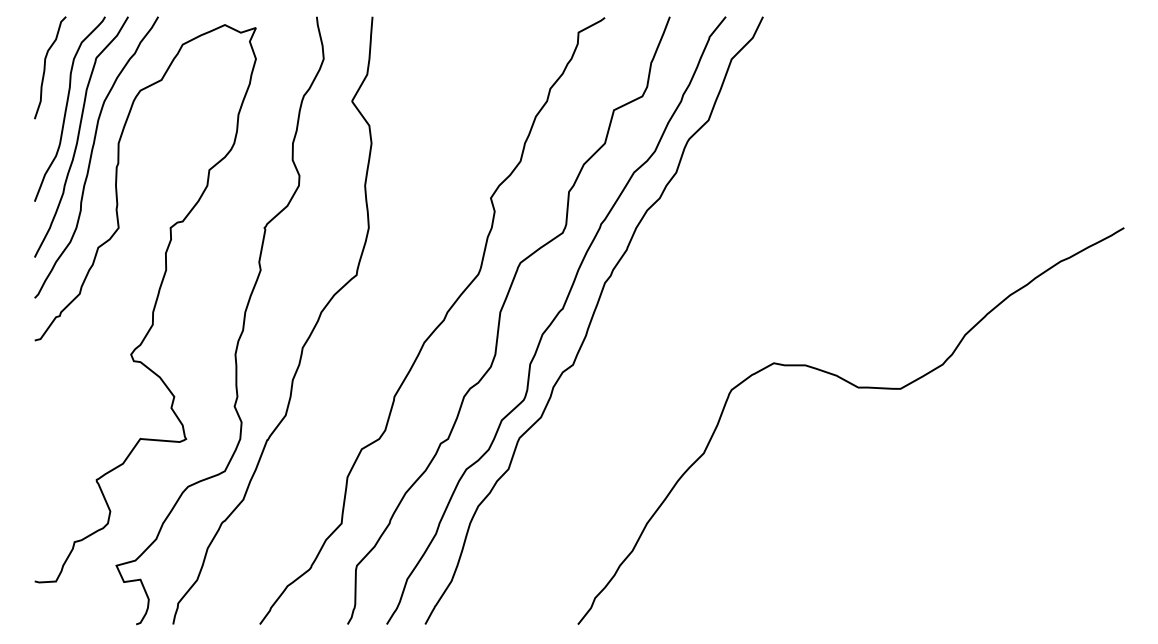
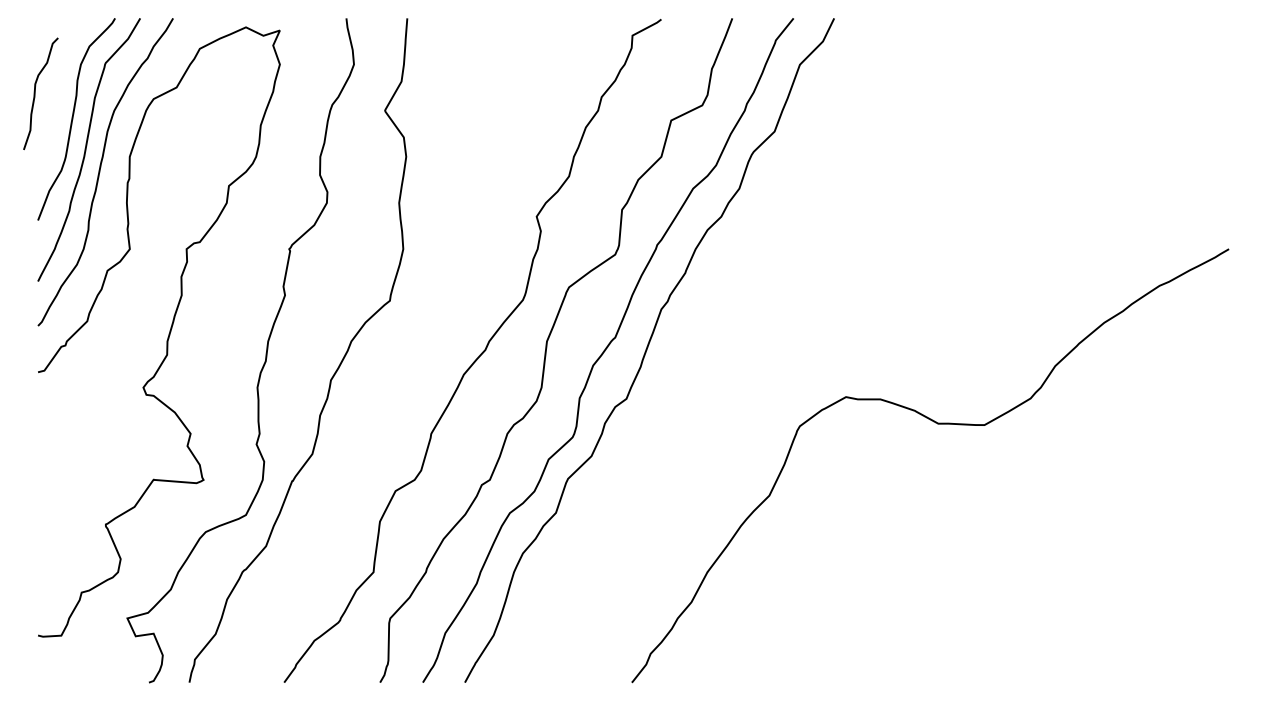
curve: (45, 67) -> (35, 93), moved

